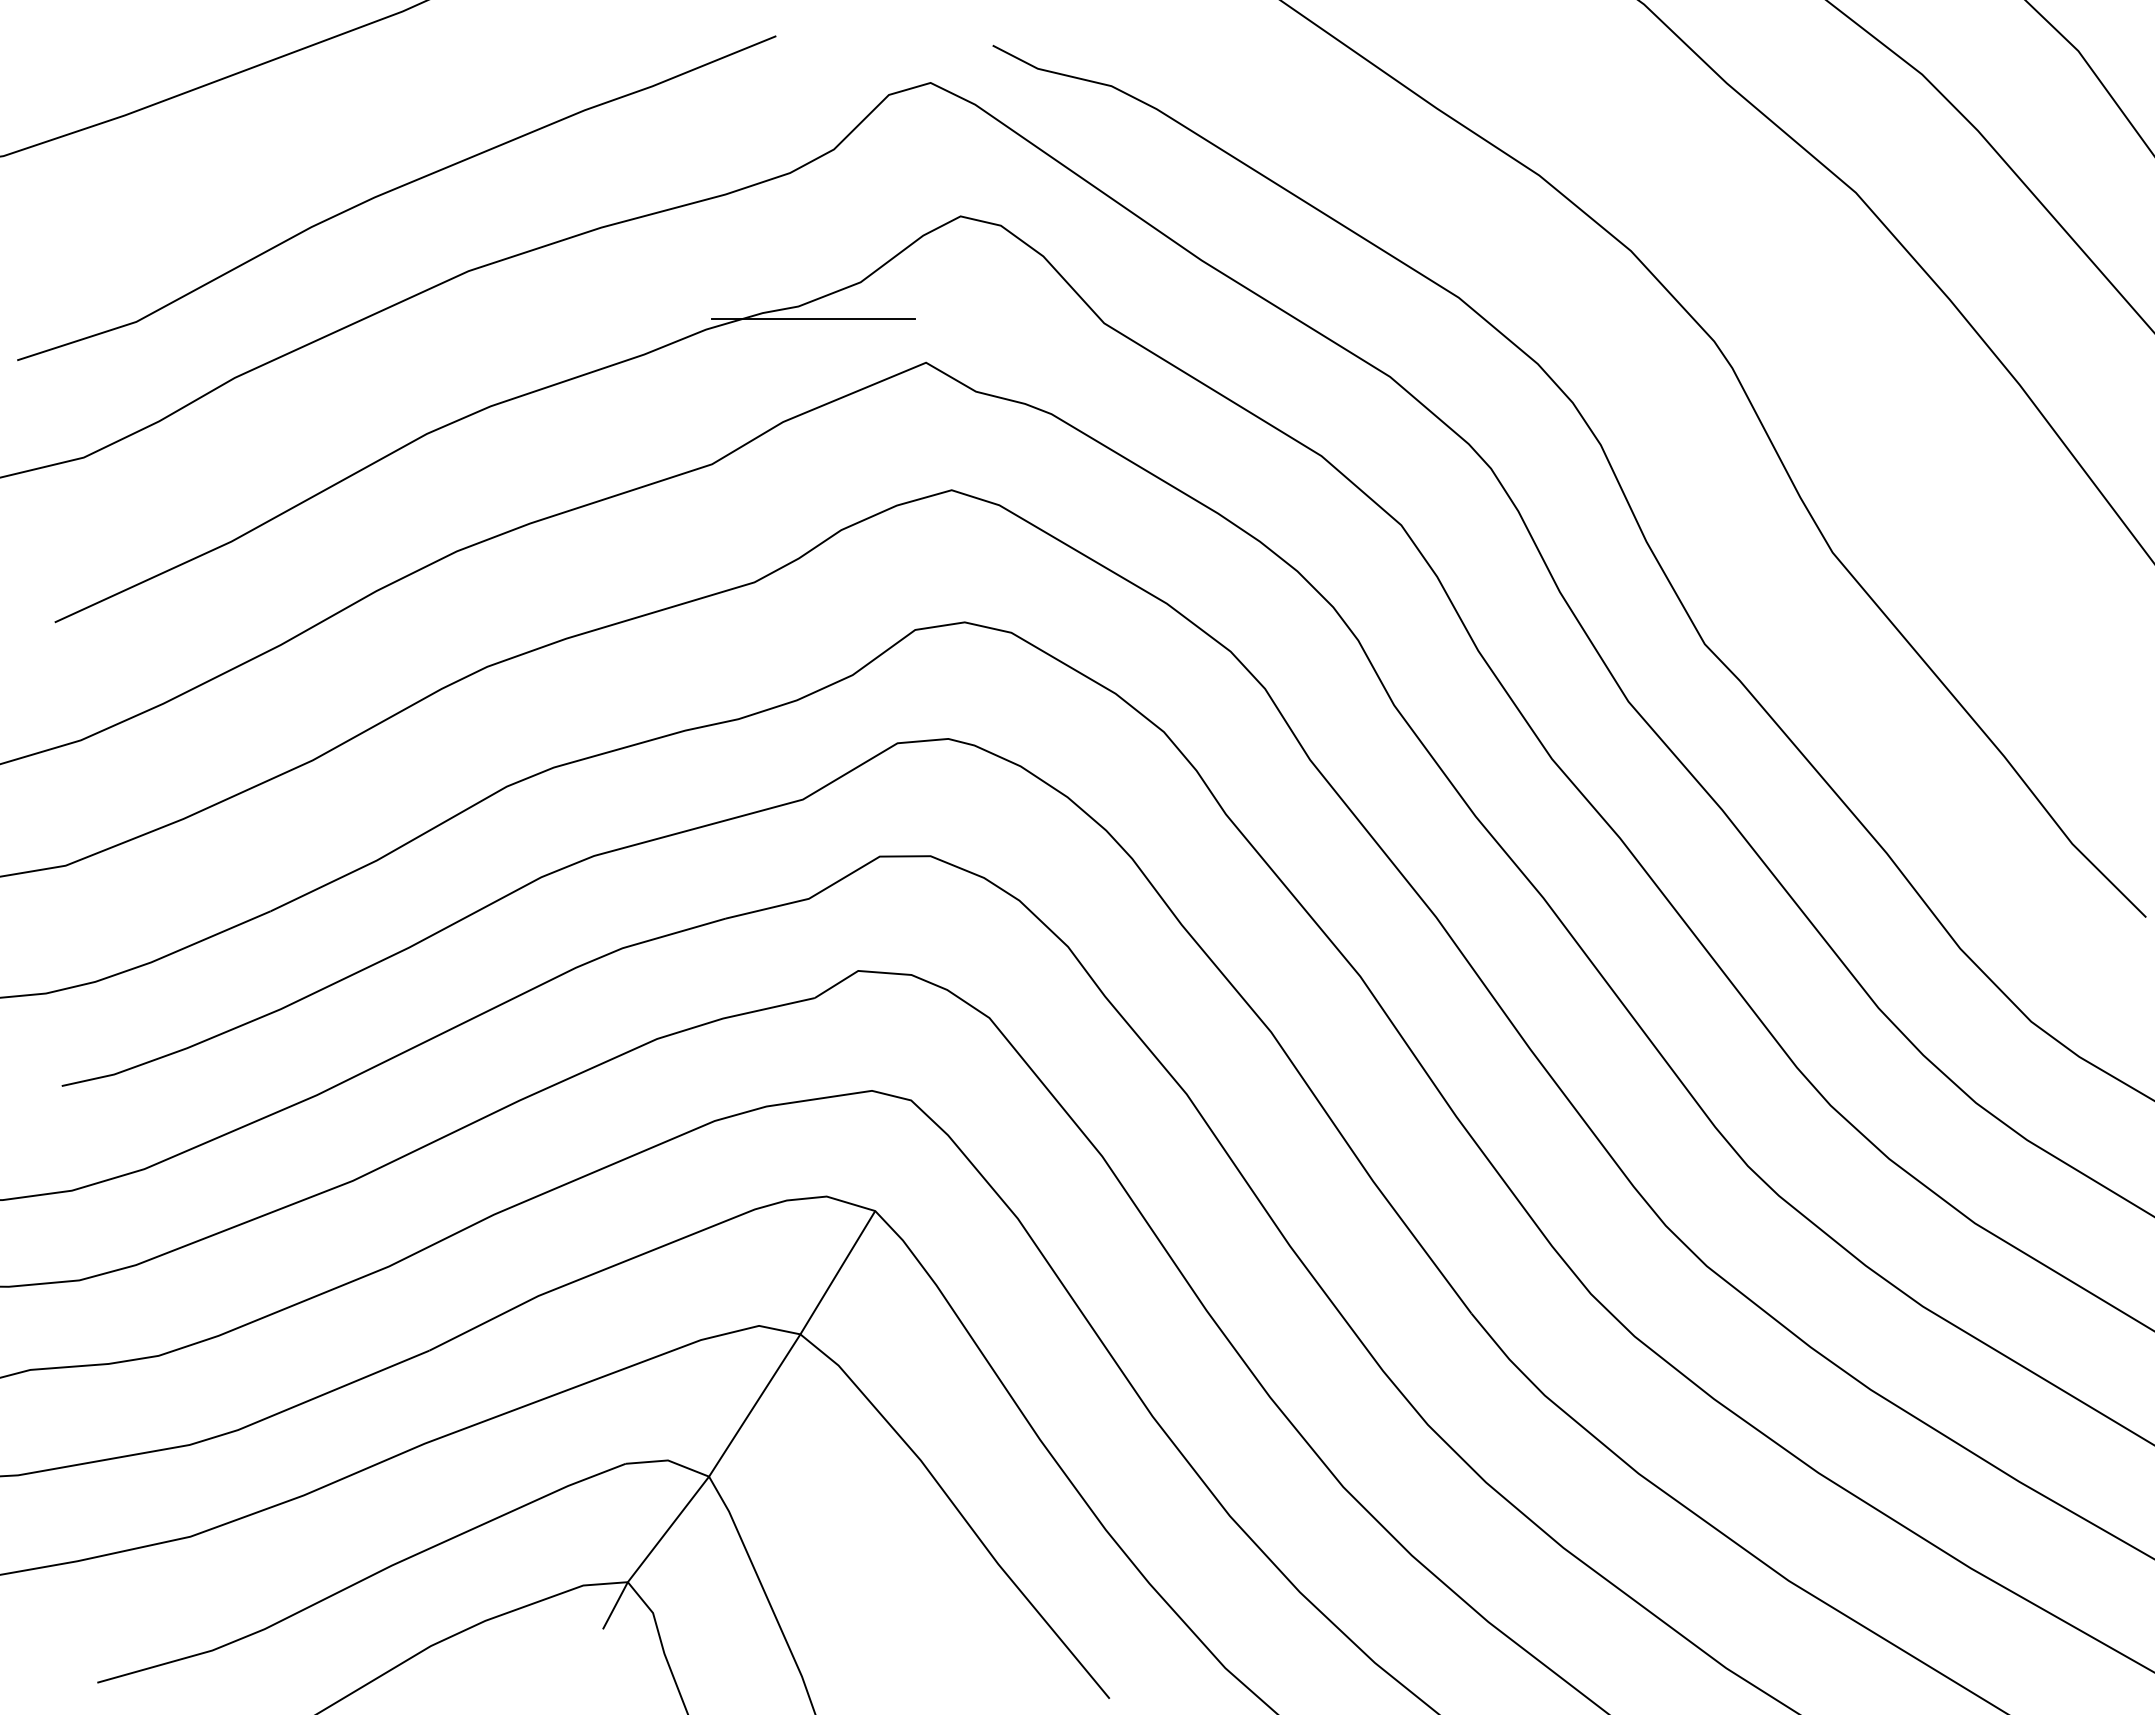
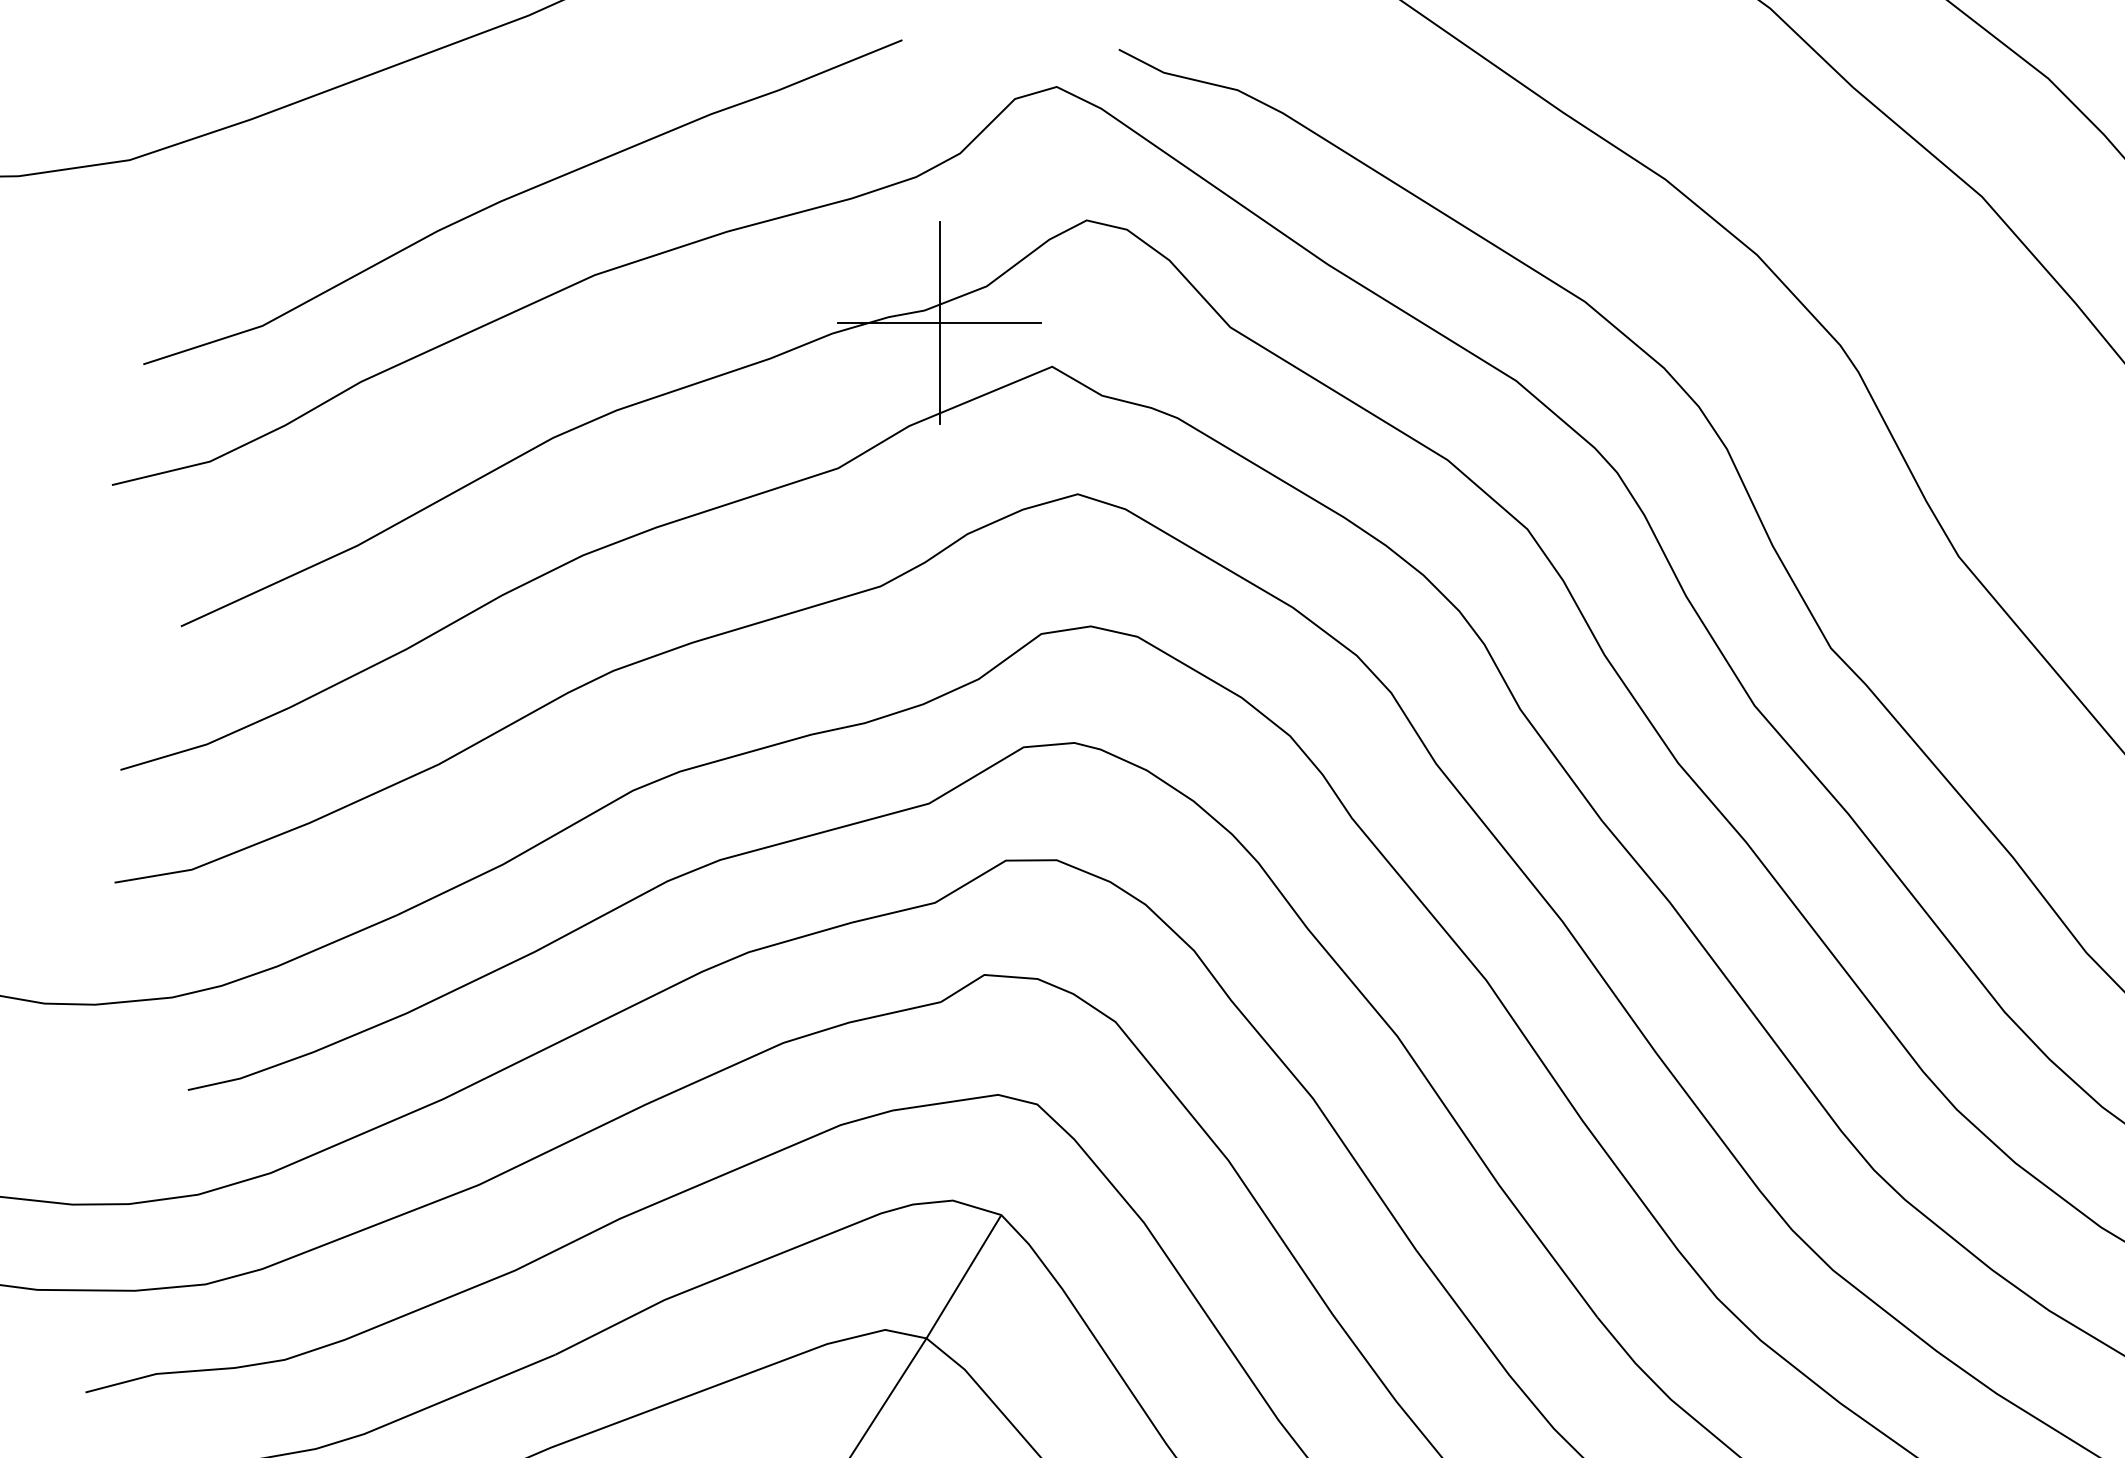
line: (813, 318) -> (939, 322), added

